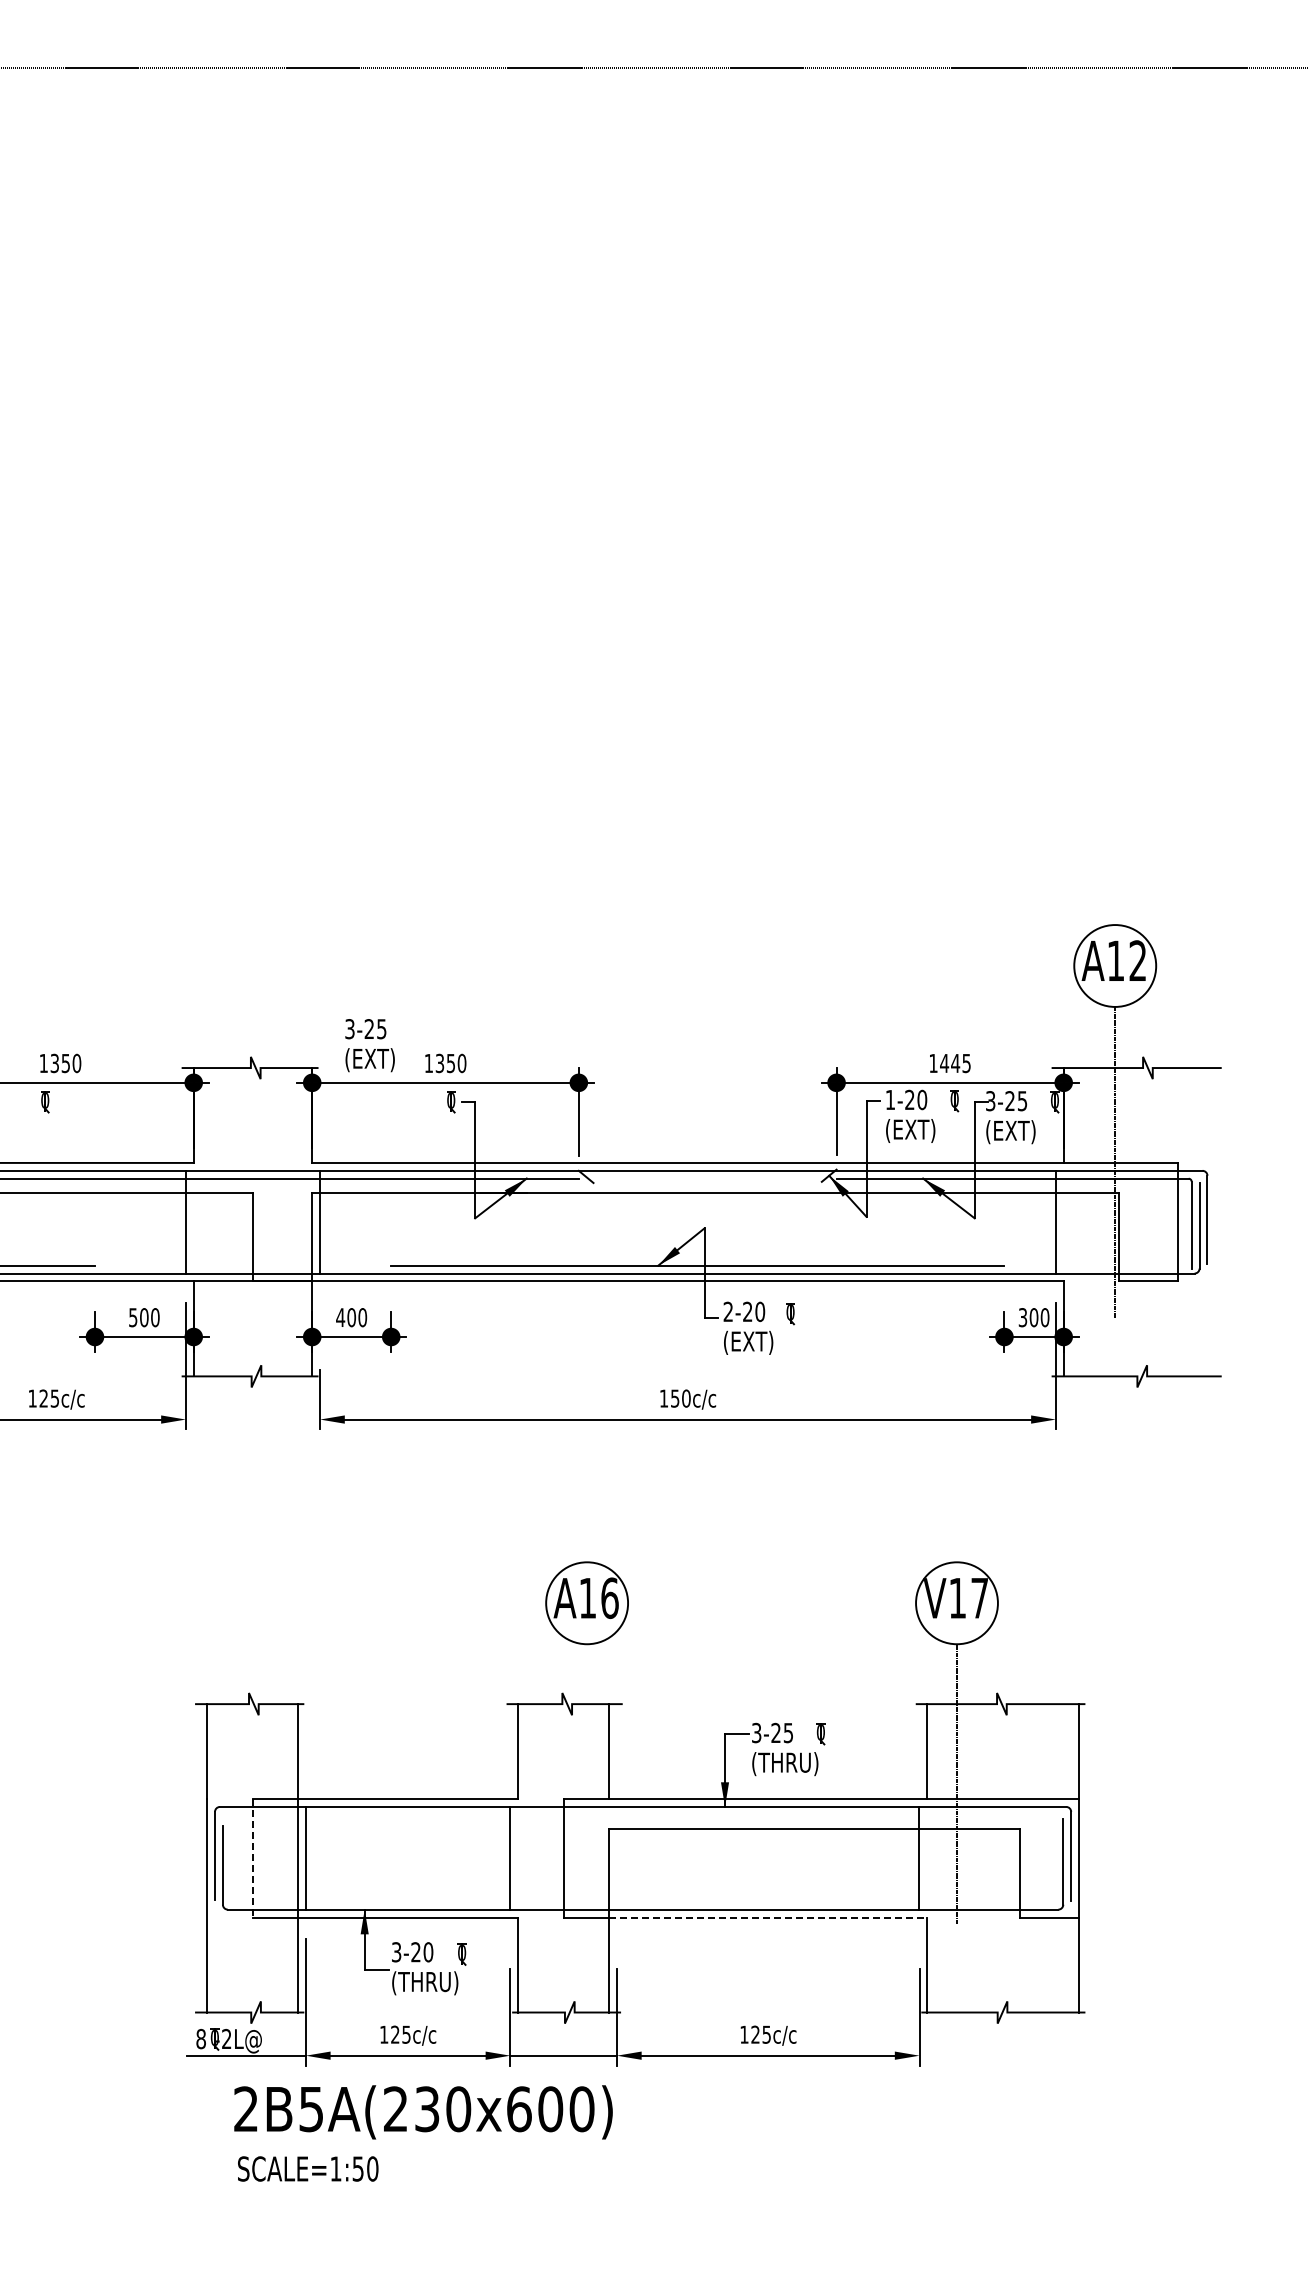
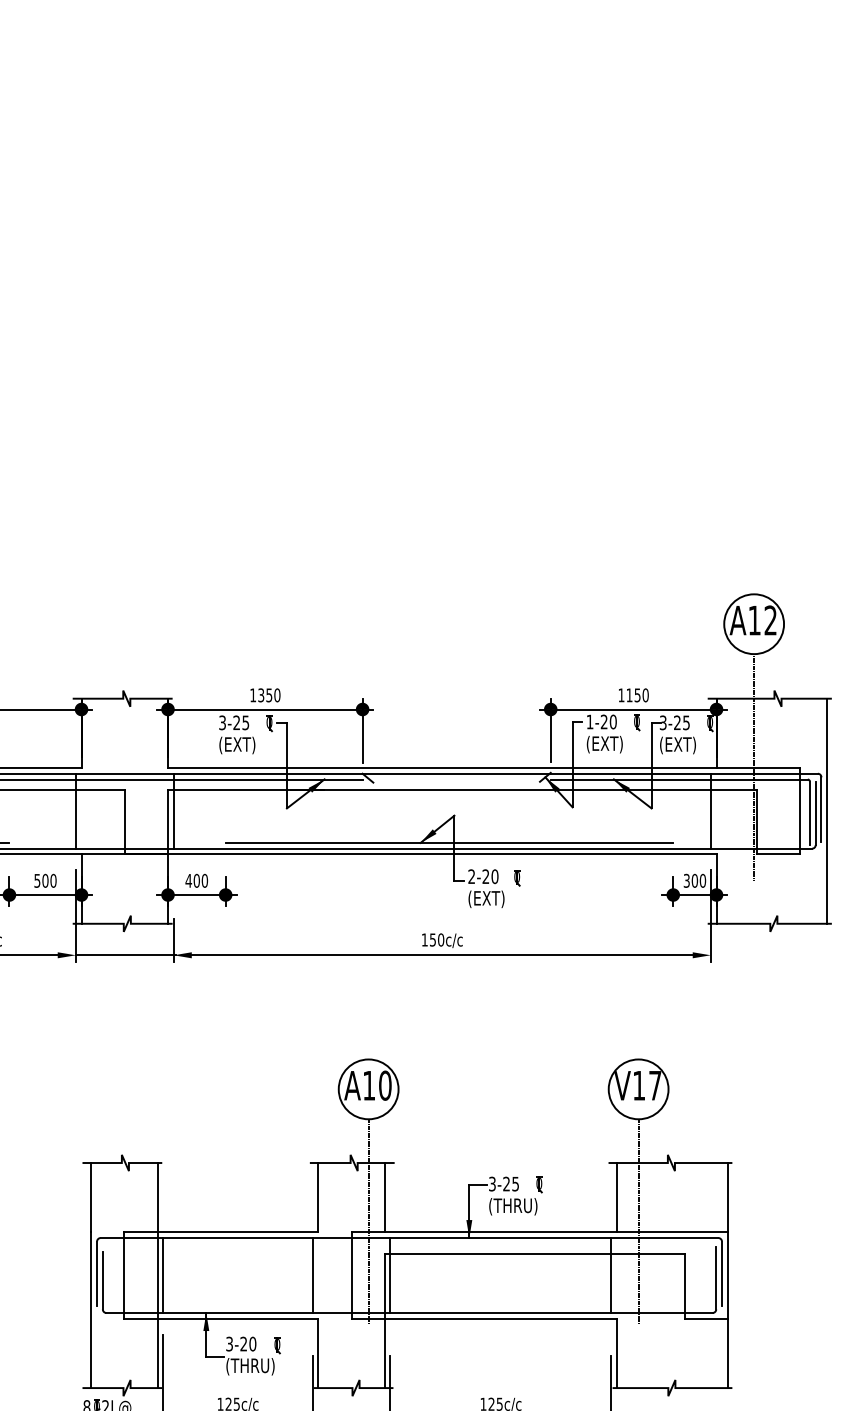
text: (369, 1045) -> (236, 734), moved
text: (955, 1063) -> (637, 695), 1445 -> 1150
line: (1215, 1222) -> (827, 811), added
line: (254, 1419) -> (125, 955), added
text: (609, 1597) -> (385, 1085), A16 -> A10
line: (587, 1784) -> (368, 1221), added
line: (616, 1857) -> (390, 1274), added
line: (252, 1858) -> (124, 1275), dashed -> solid
line: (768, 1917) -> (501, 1318), dashed -> solid

